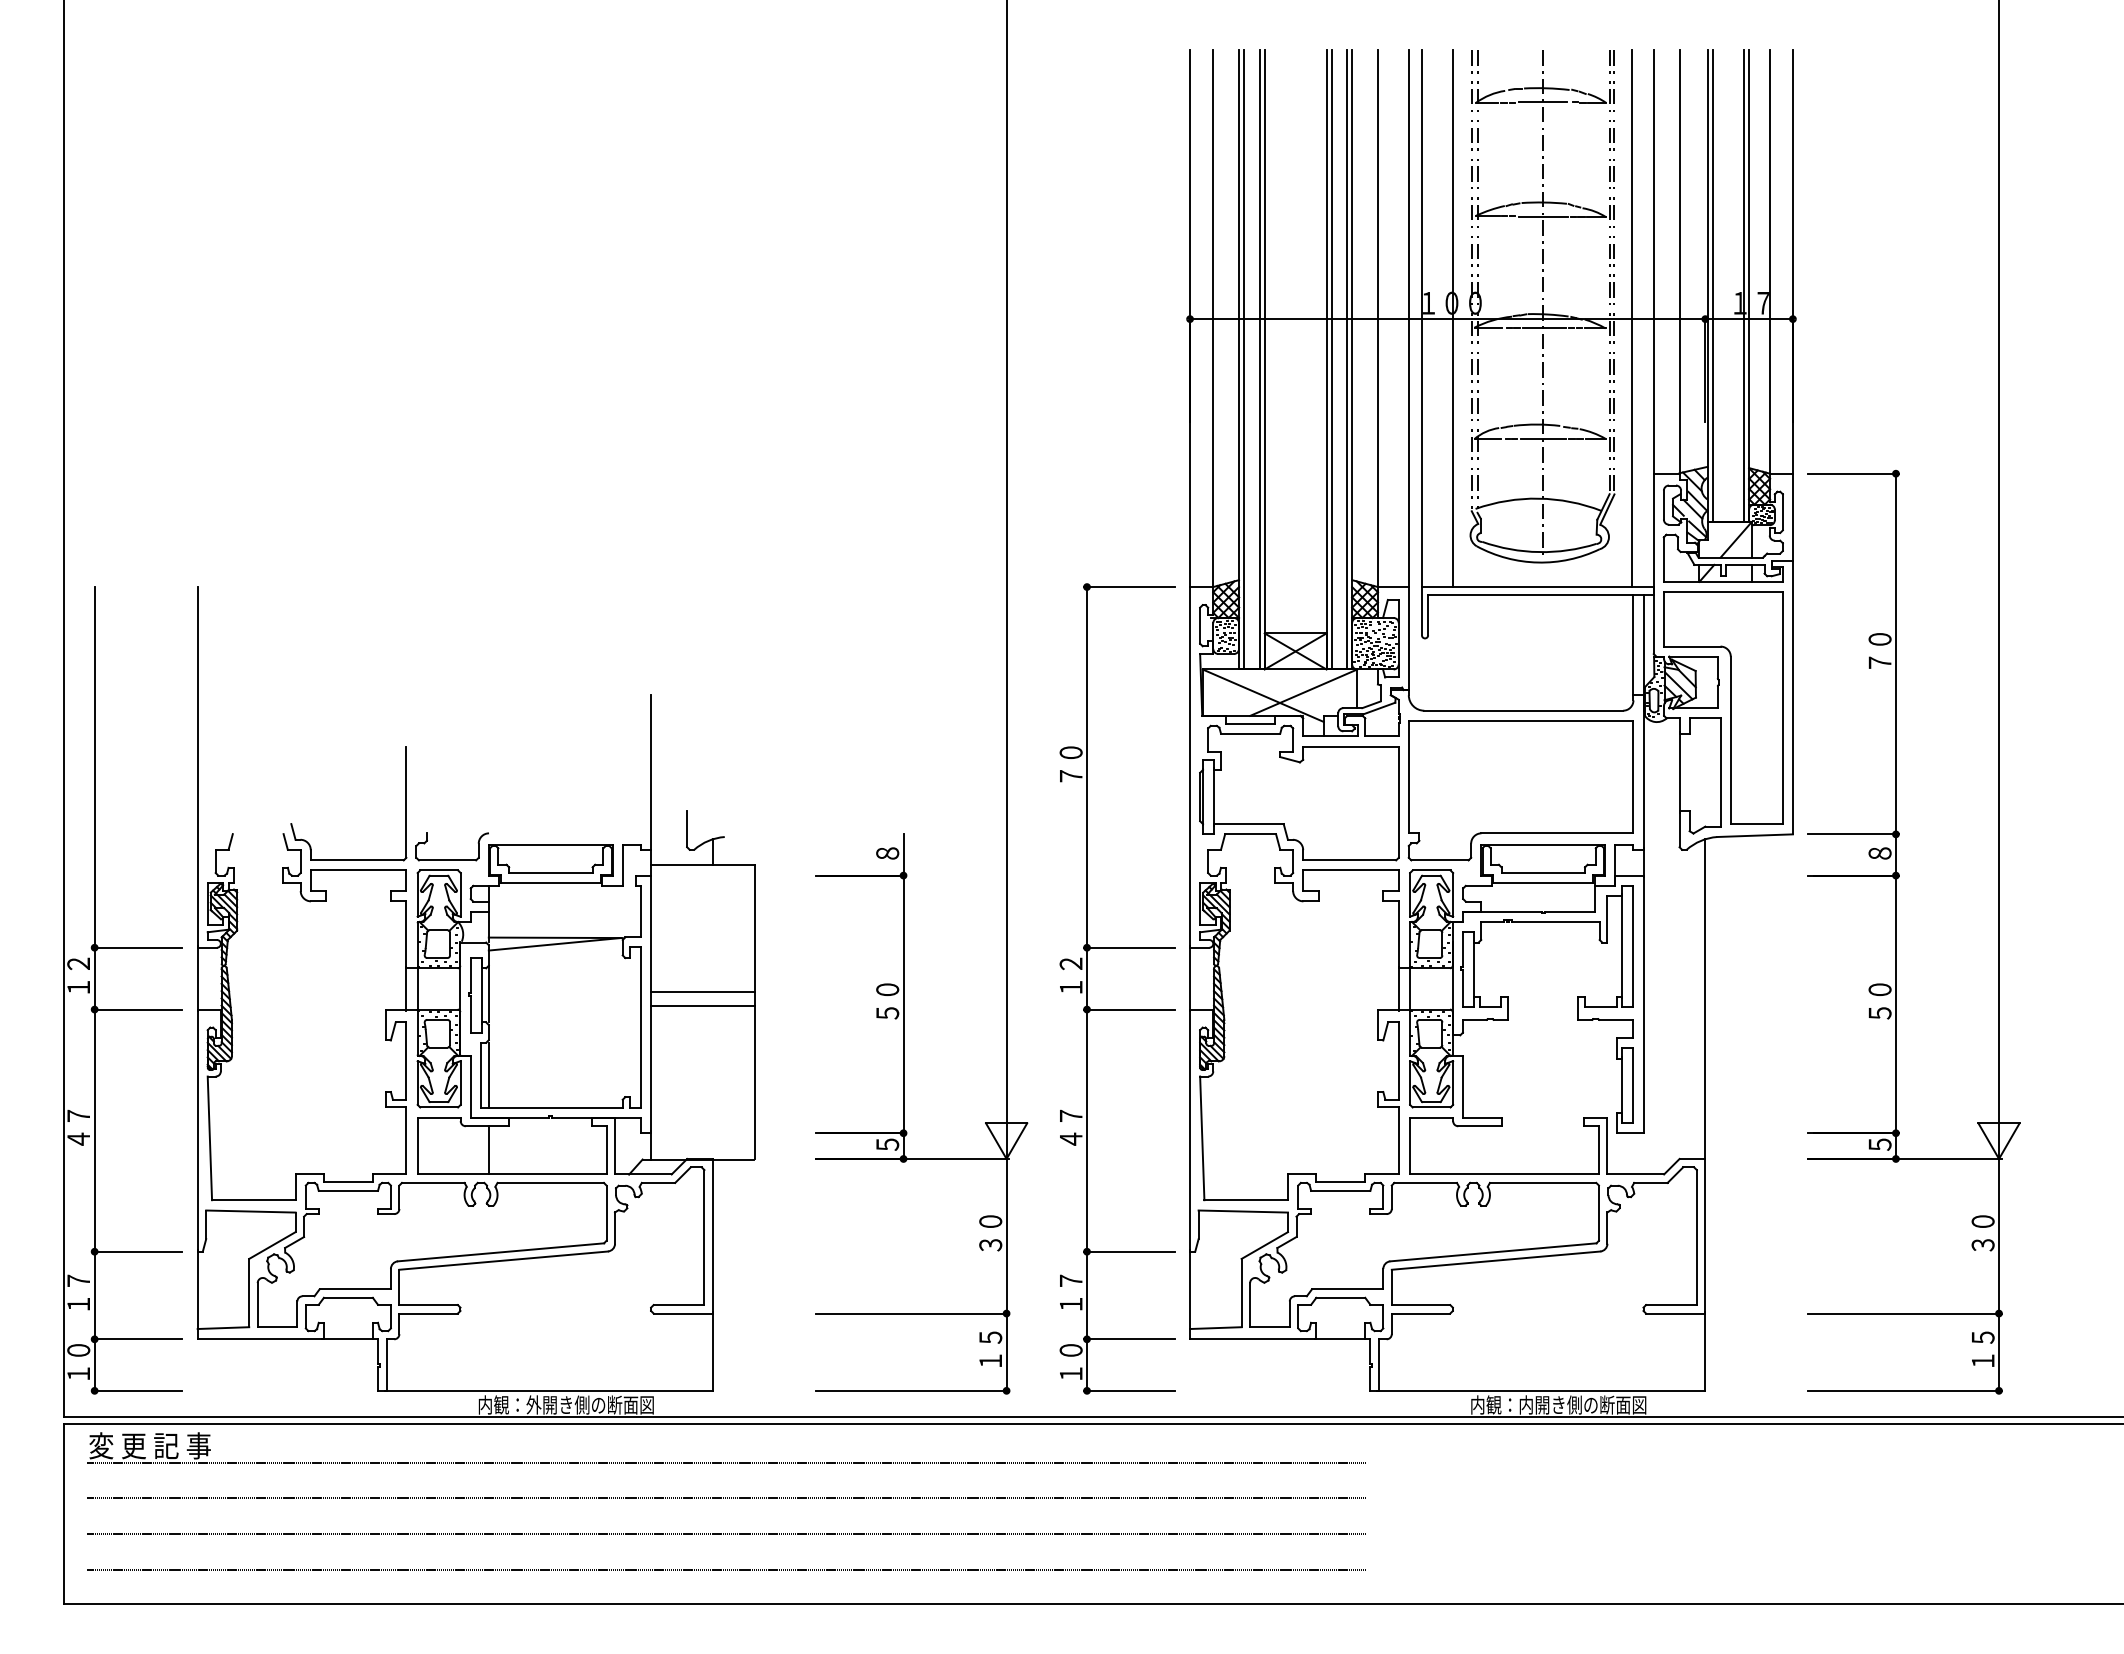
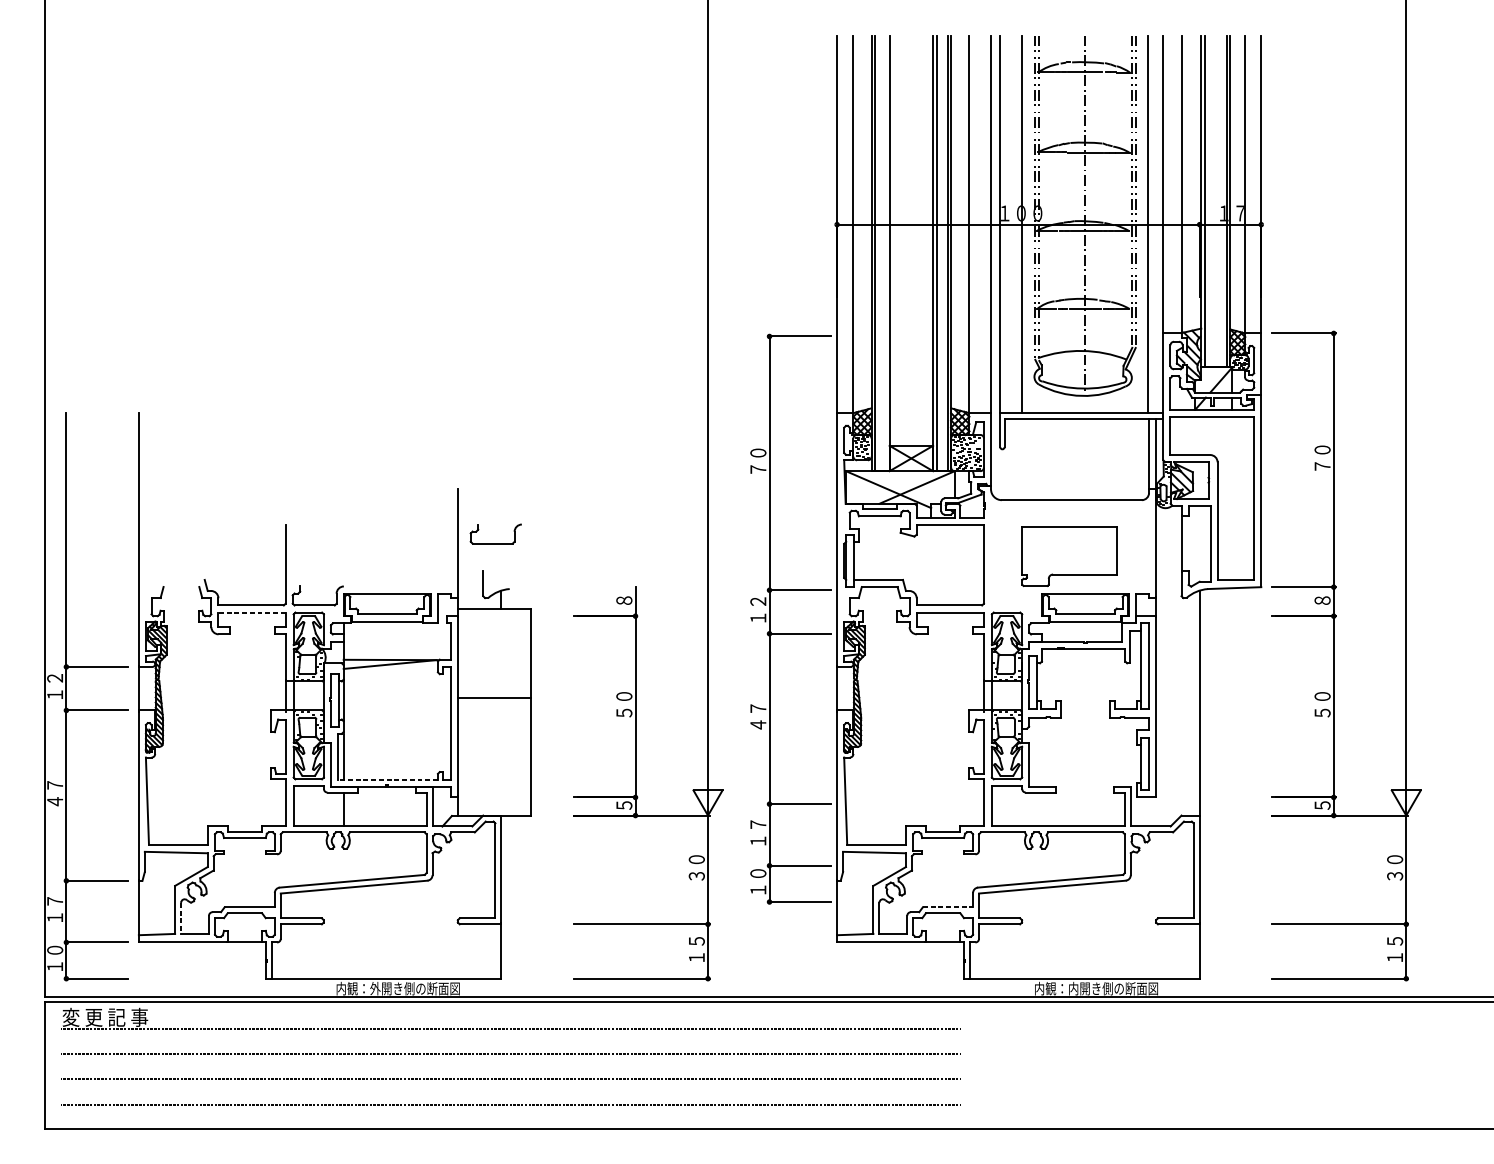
line: (1259, 359) -> (885, 253), removed
part: (704, 771) -> (495, 542), added
part: (1520, 790) -> (1069, 556), size x0.6
line: (358, 870) -> (252, 612), solid -> dashed
line: (702, 1006) -> (494, 708), removed
part: (1117, 1009) -> (790, 633), moved
line: (551, 1107) -> (387, 779), solid -> dashed
line: (1347, 1289) -> (947, 907), solid -> dashed
line: (257, 1305) -> (180, 918), solid -> dashed

